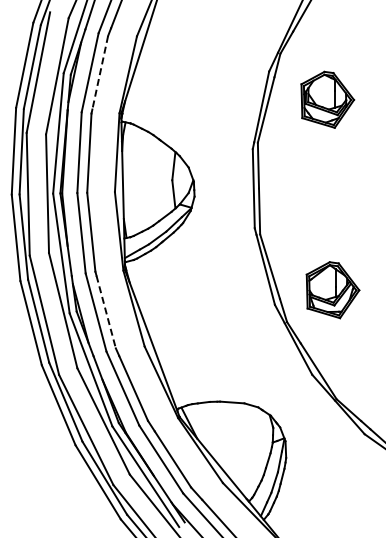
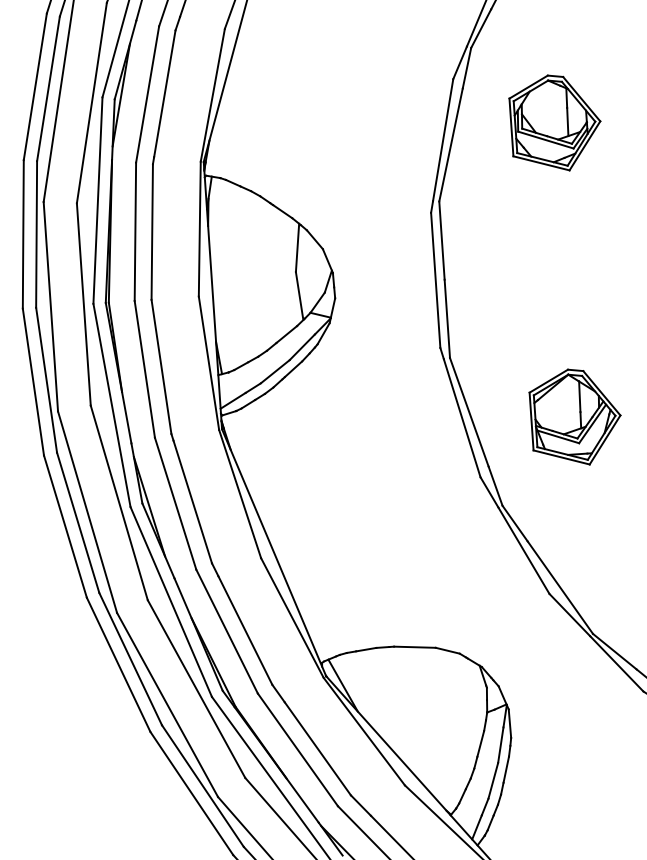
line: (100, 72) -> (165, 93), dashed -> solid
part: (332, 290) -> (574, 417), moved
line: (106, 312) -> (193, 502), dashed -> solid

